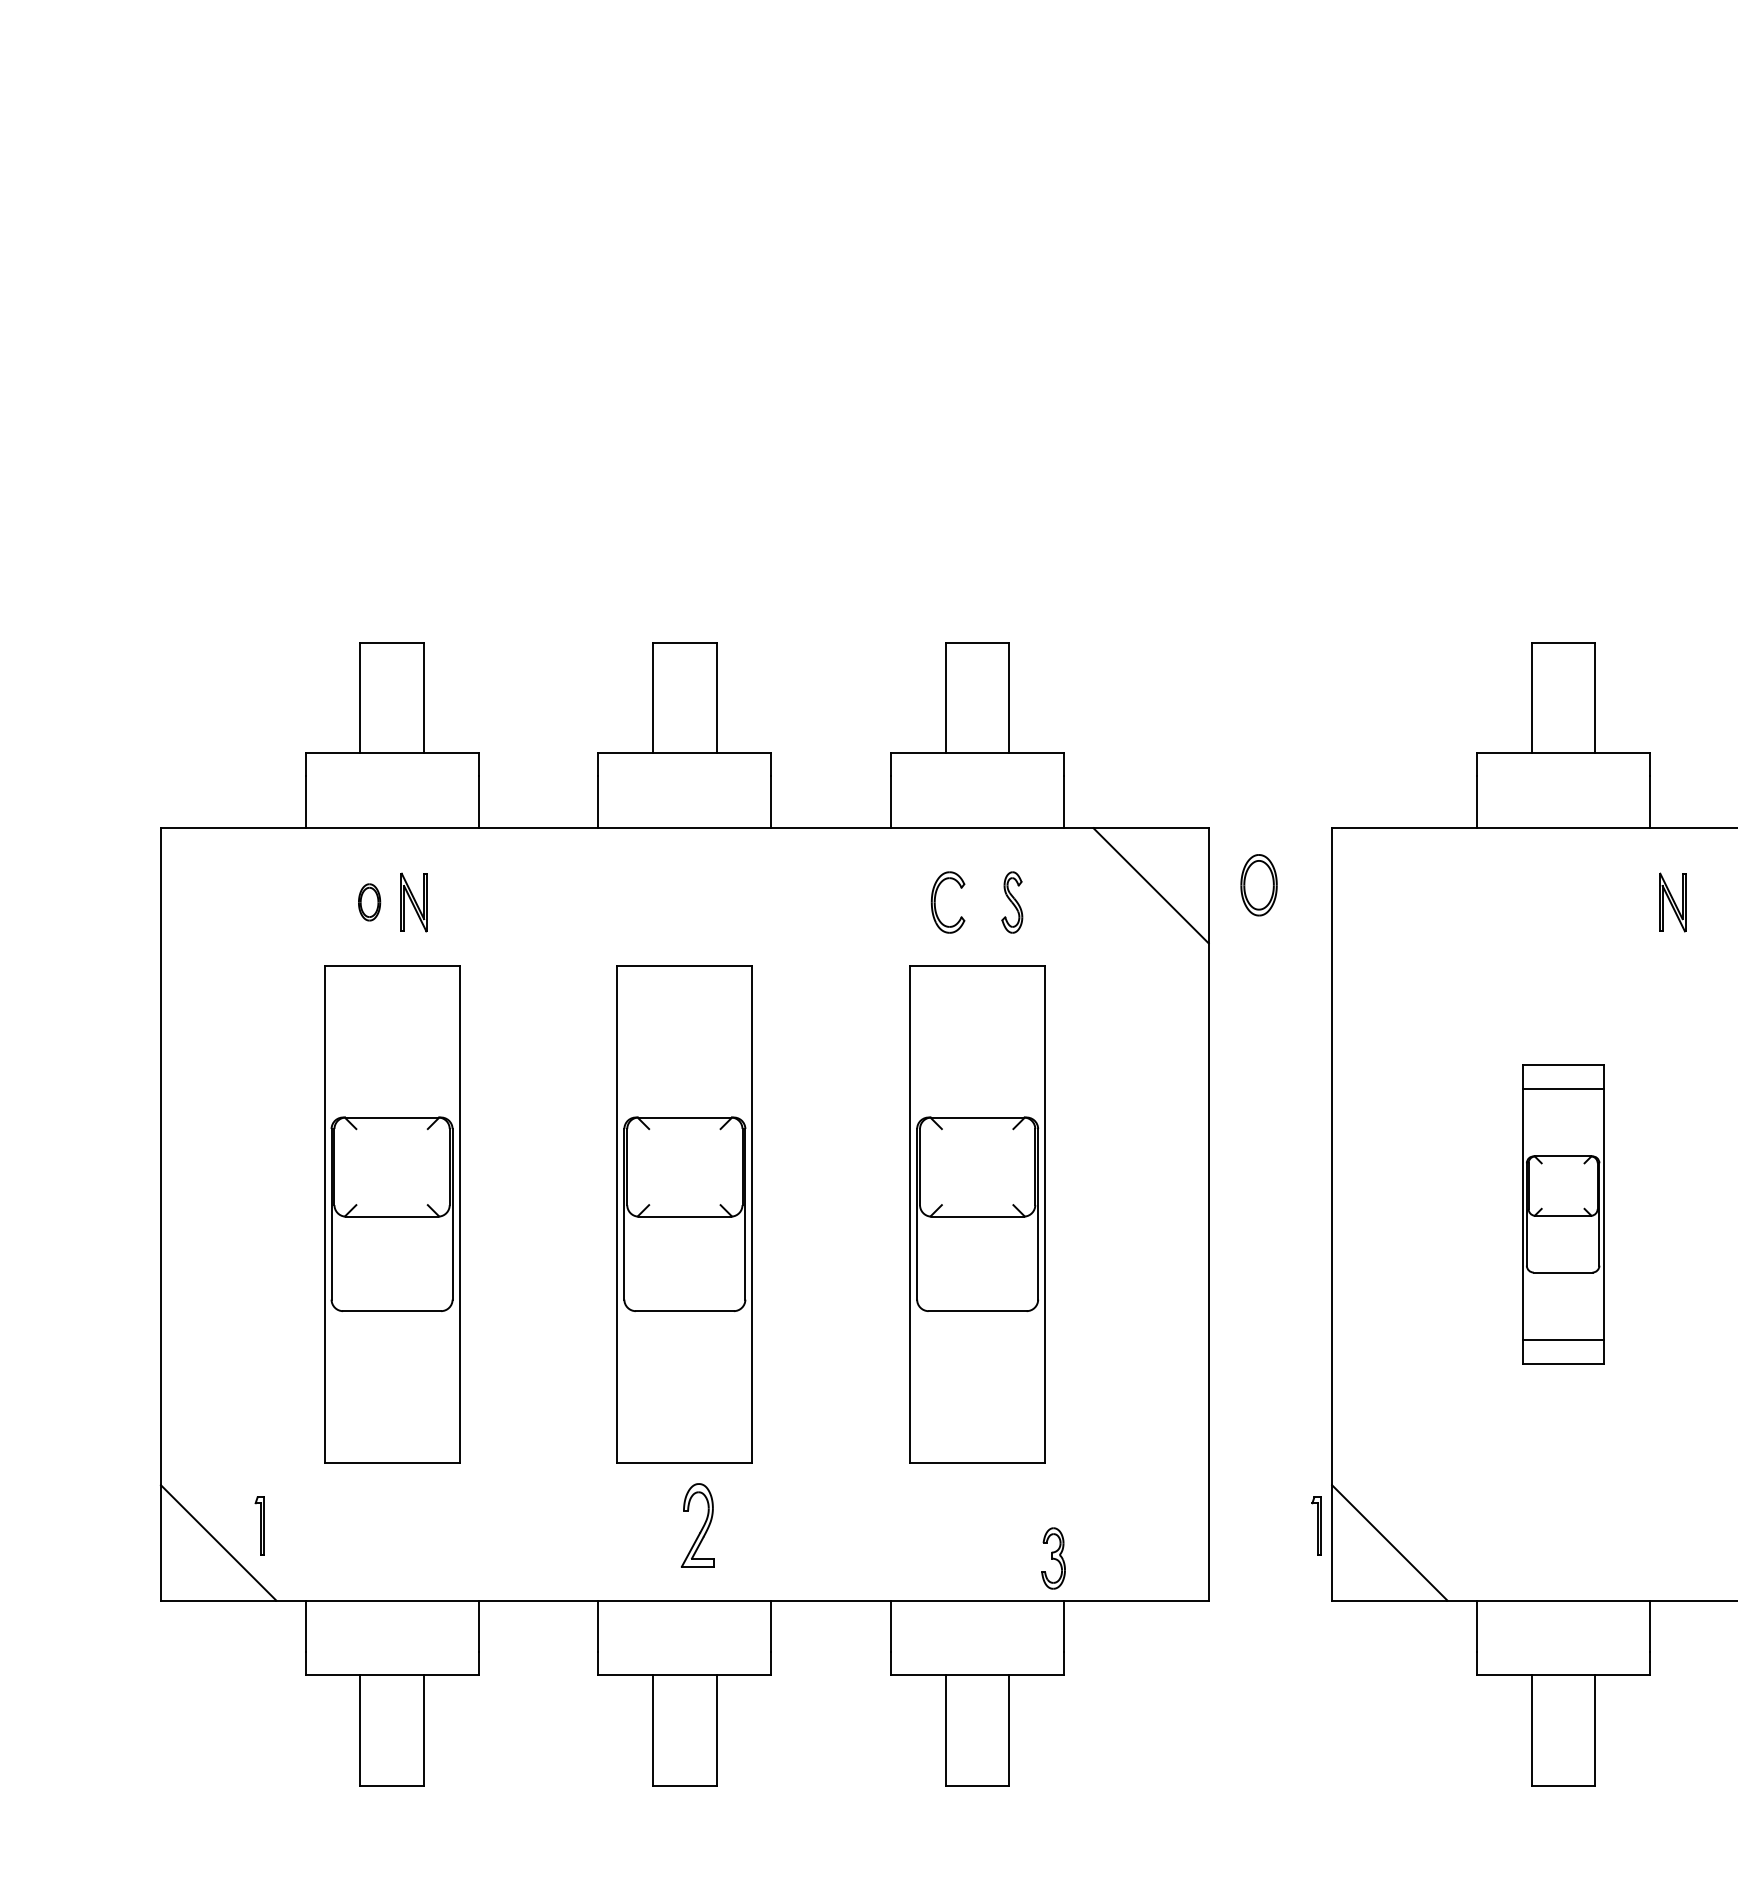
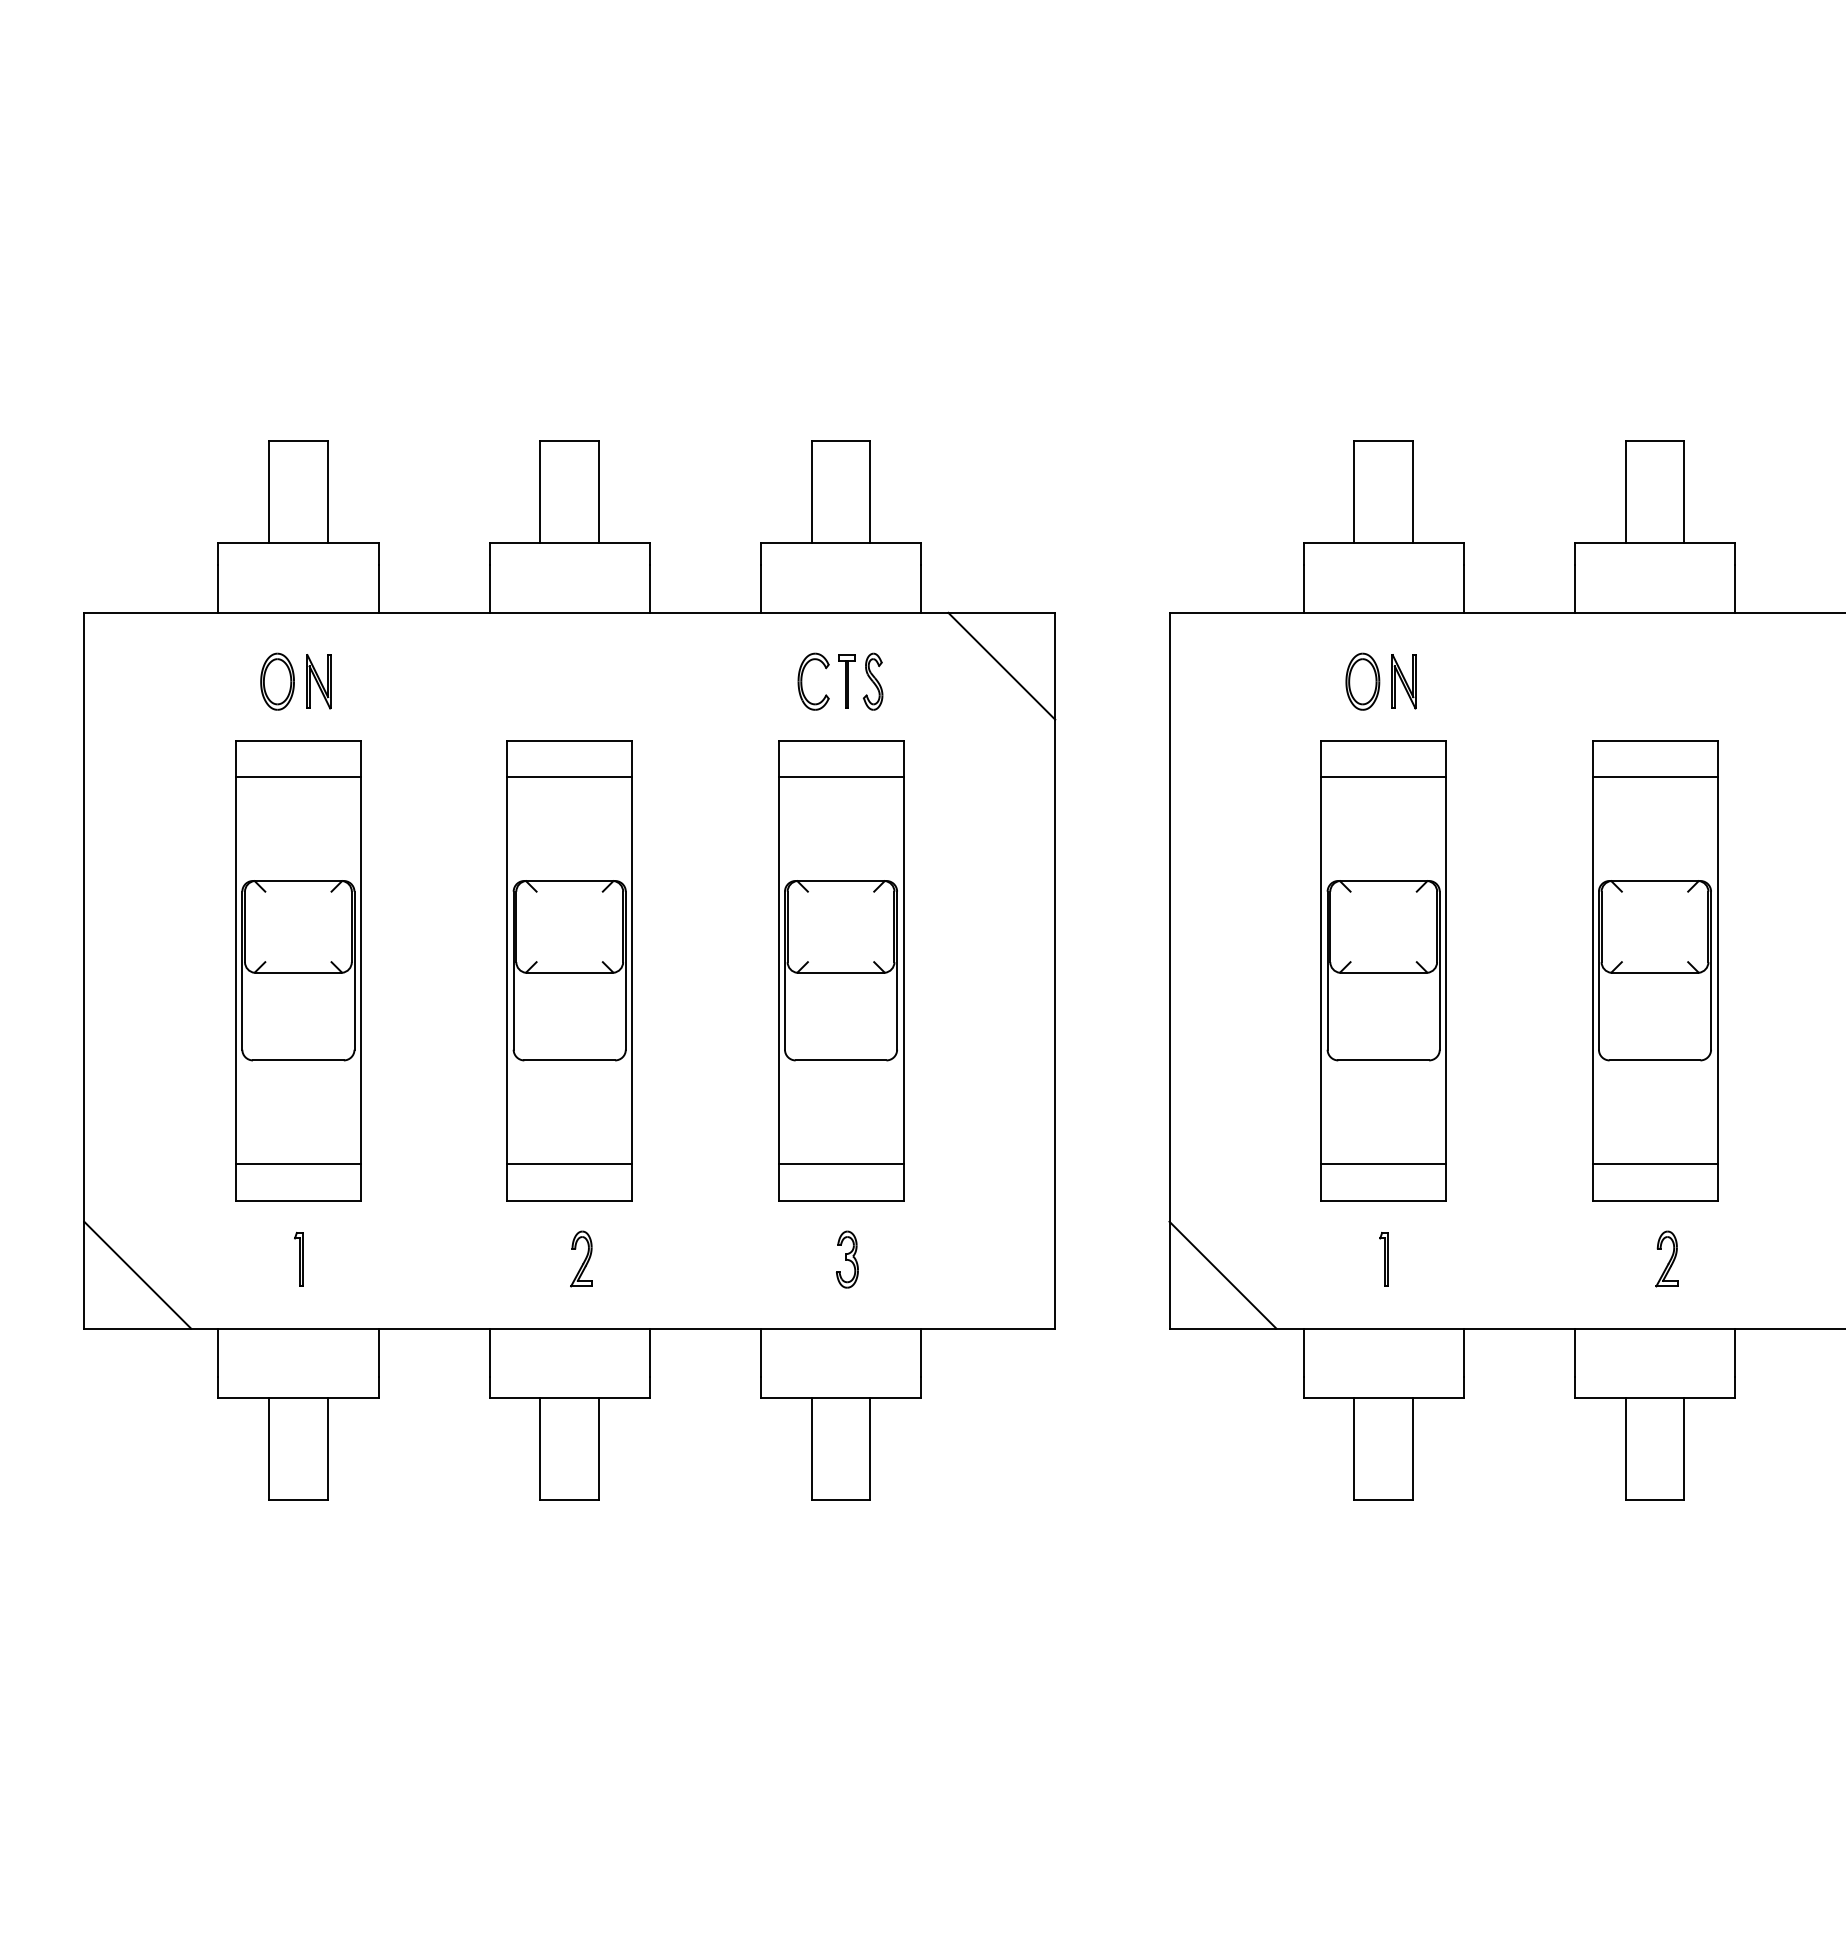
part: (1258, 884) -> (1362, 681), moved
part: (369, 902) -> (277, 681), size x1.67
part: (983, 902) -> (846, 681), added
part: (1671, 902) -> (1403, 681), moved
line: (391, 1005) -> (297, 777), added
line: (684, 1005) -> (569, 777), added
line: (977, 1005) -> (840, 777), added
part: (1563, 1214) -> (1383, 970), size x1.67
line: (391, 1423) -> (297, 1164), added
line: (684, 1423) -> (569, 1164), added
line: (977, 1423) -> (840, 1164), added
part: (697, 1524) -> (581, 1258), size x0.71
part: (259, 1525) -> (298, 1259), moved
part: (1315, 1525) -> (1383, 1259), moved
part: (1053, 1558) -> (847, 1259), moved

